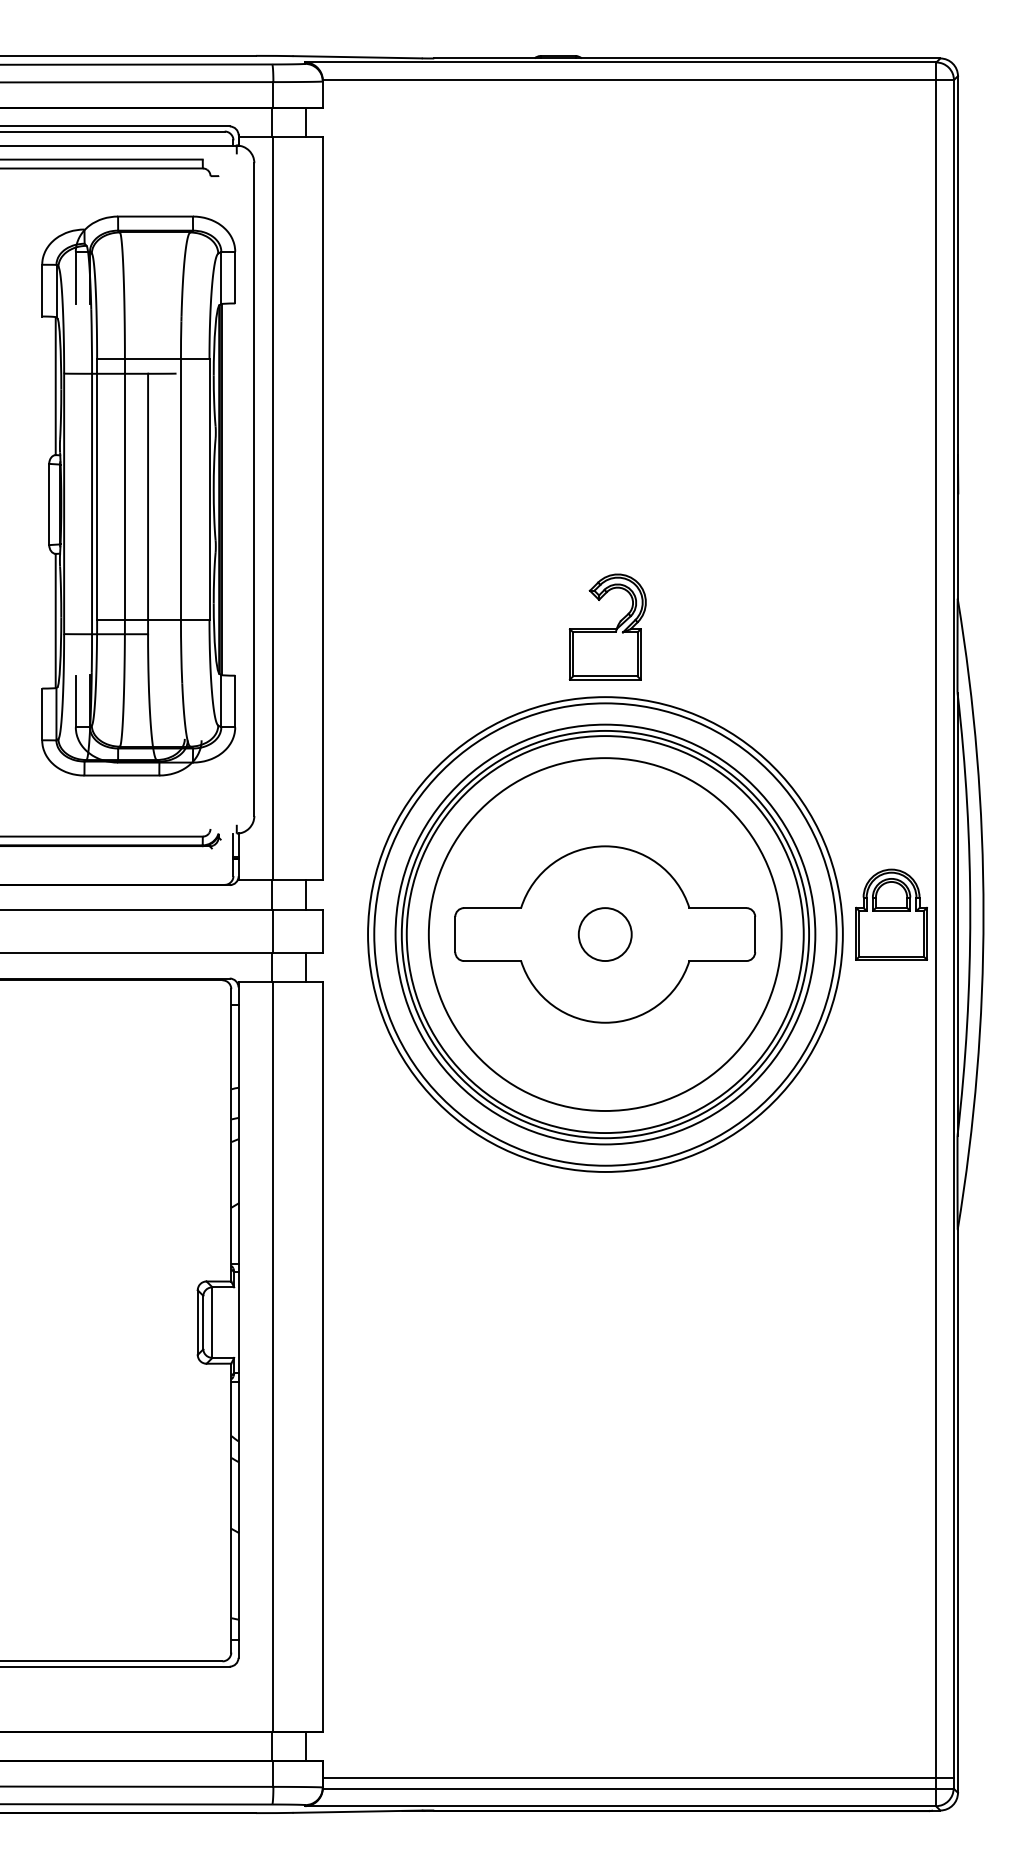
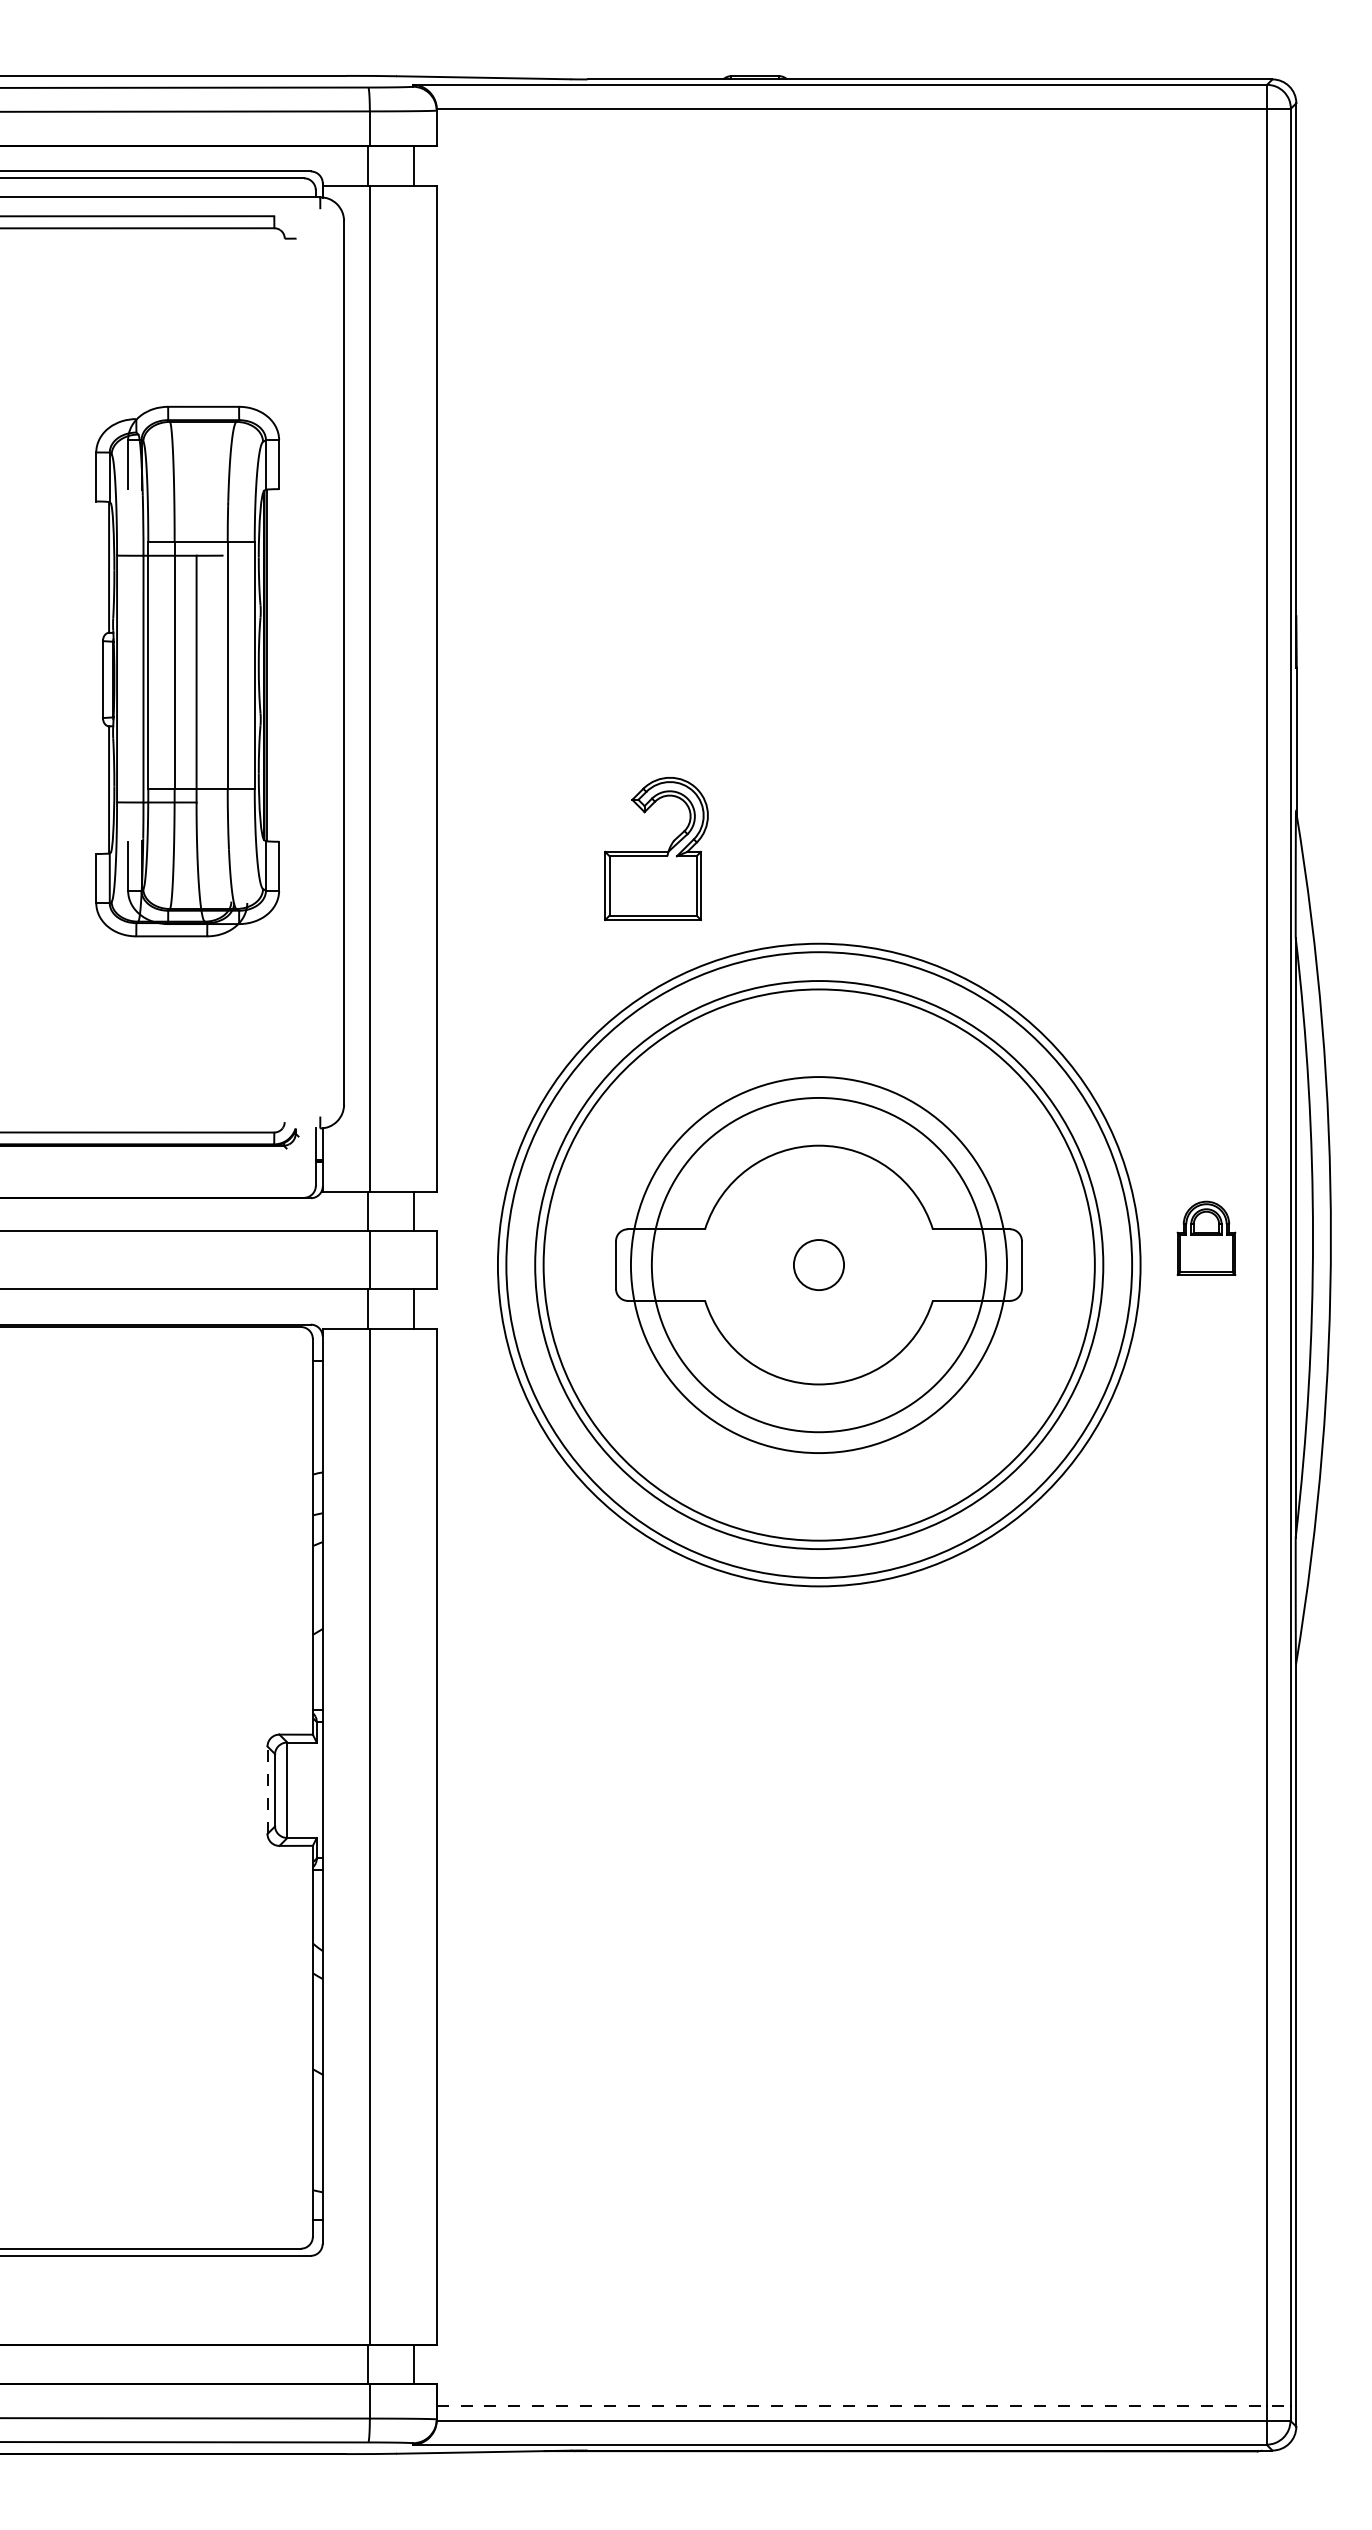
part: (138, 495) -> (187, 671), size x0.7
part: (607, 626) -> (656, 848), moved
part: (891, 914) -> (1206, 1238), size x0.6
circle: (604, 934) -> (818, 1264), size x0.7
circle: (604, 934) -> (818, 1264), size x0.7
circle: (604, 934) -> (818, 1264), size x0.7
line: (197, 1322) -> (267, 1790), solid -> dashed
line: (638, 1777) -> (864, 2406), solid -> dashed

